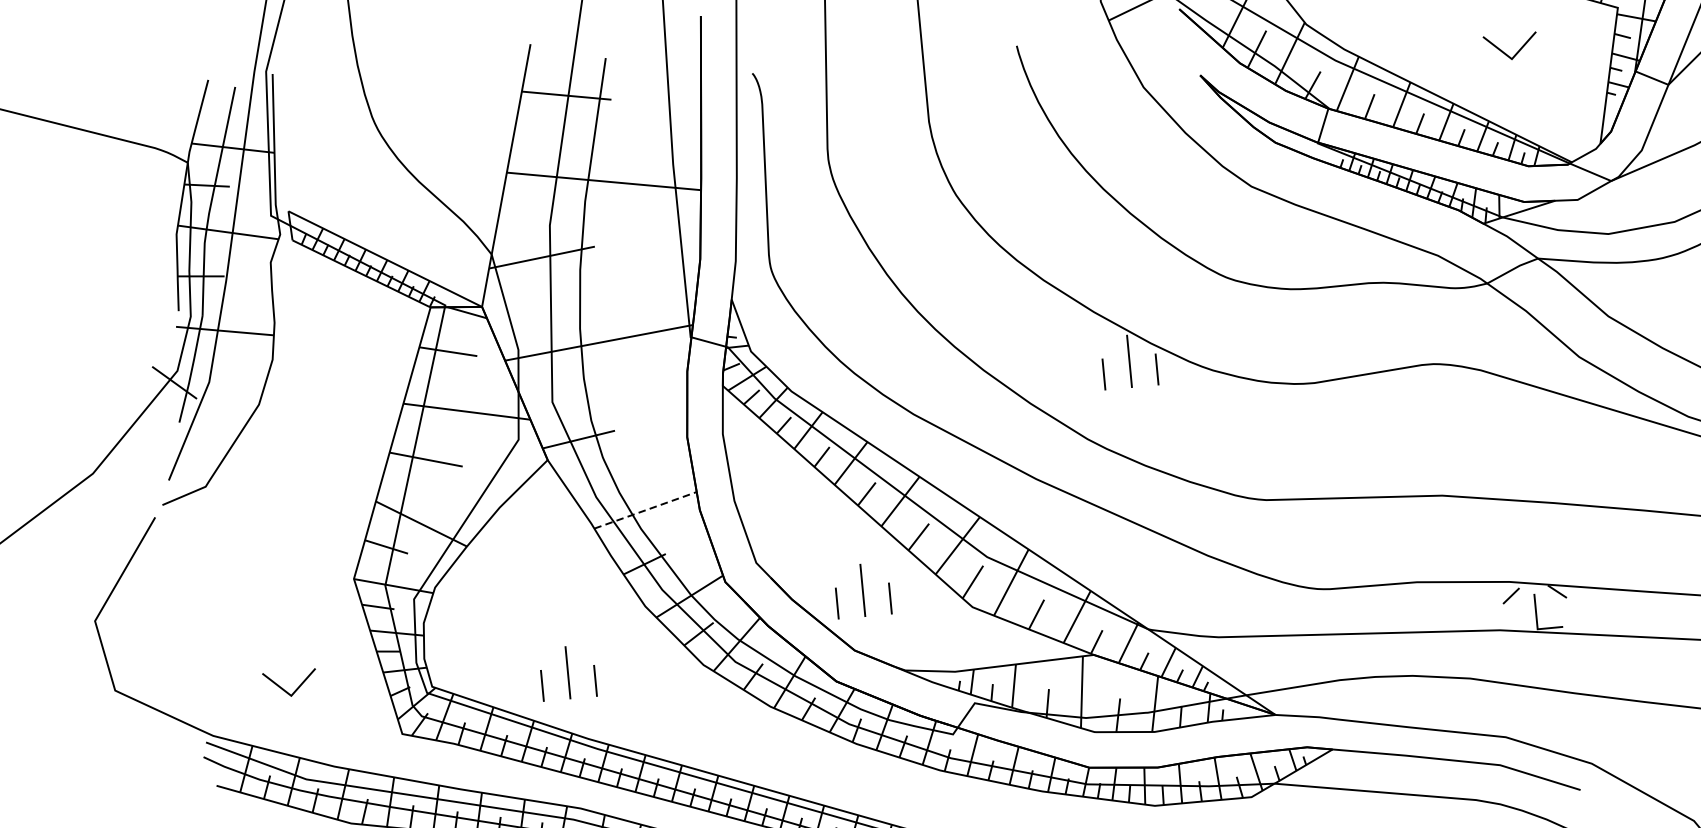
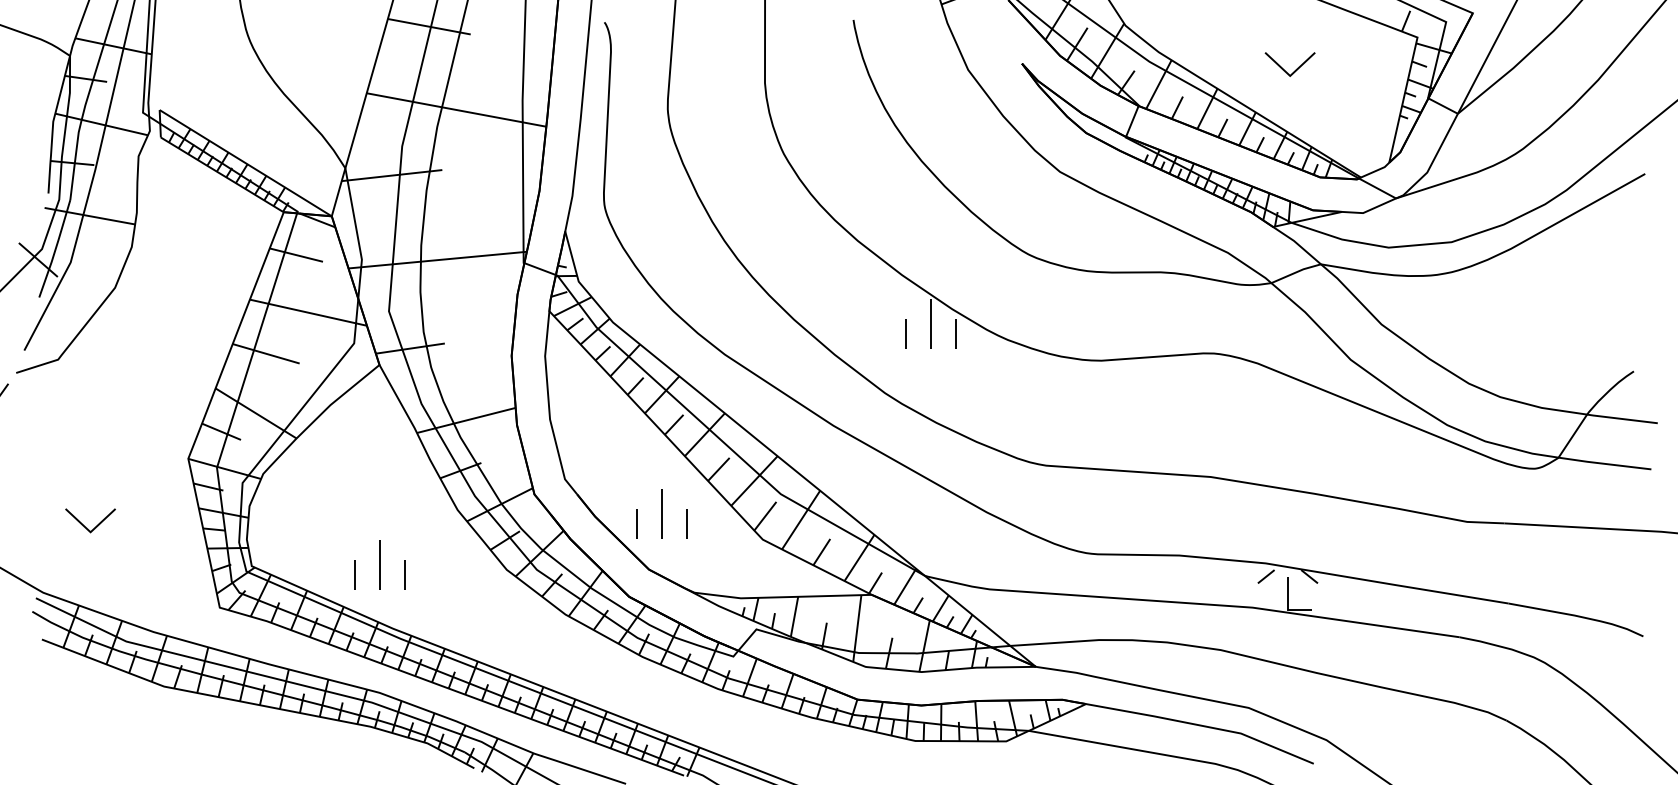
part: (1505, 52) -> (1284, 69), moved
line: (645, 510) -> (466, 420), dashed -> solid
part: (284, 689) -> (84, 525), moved

